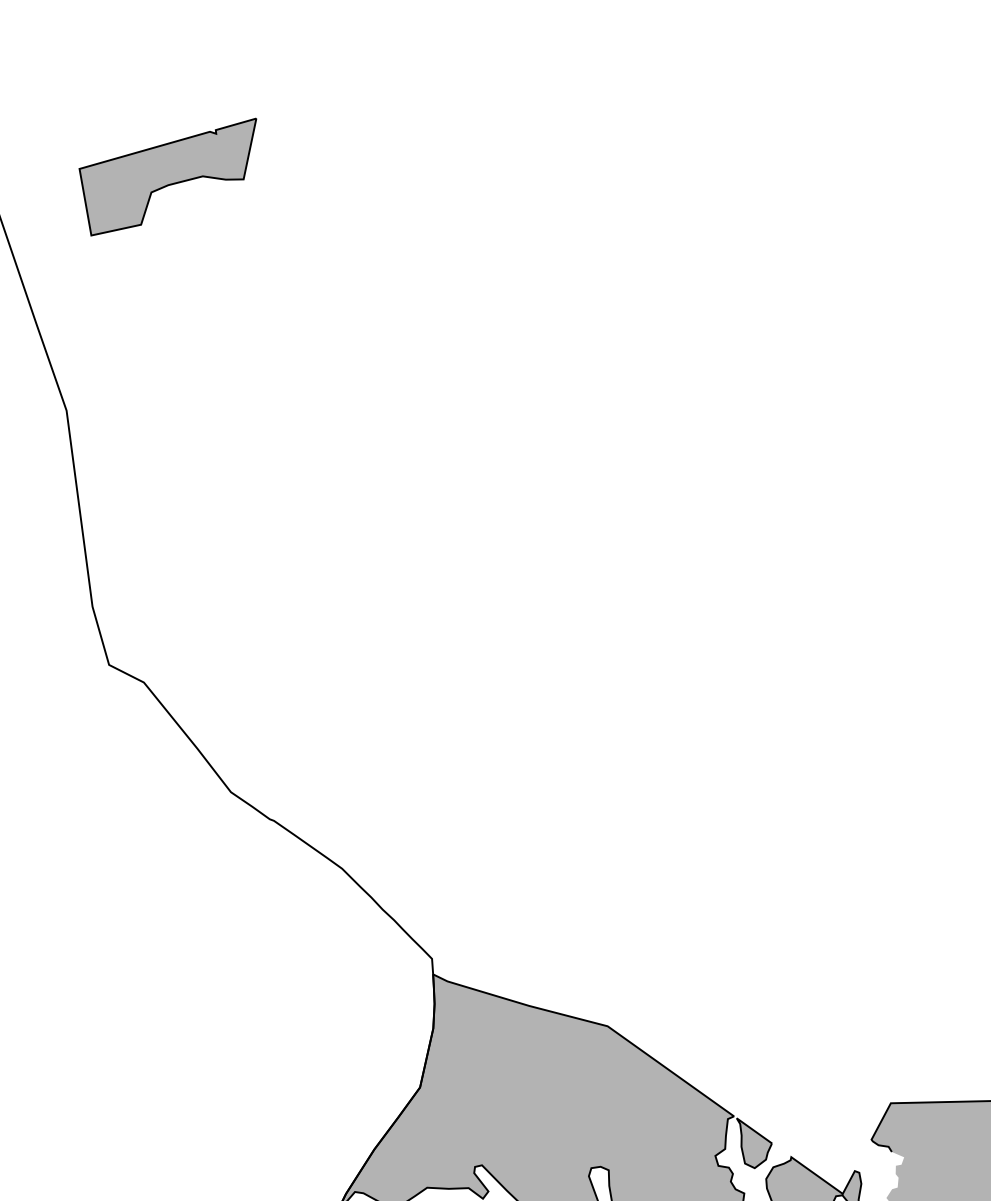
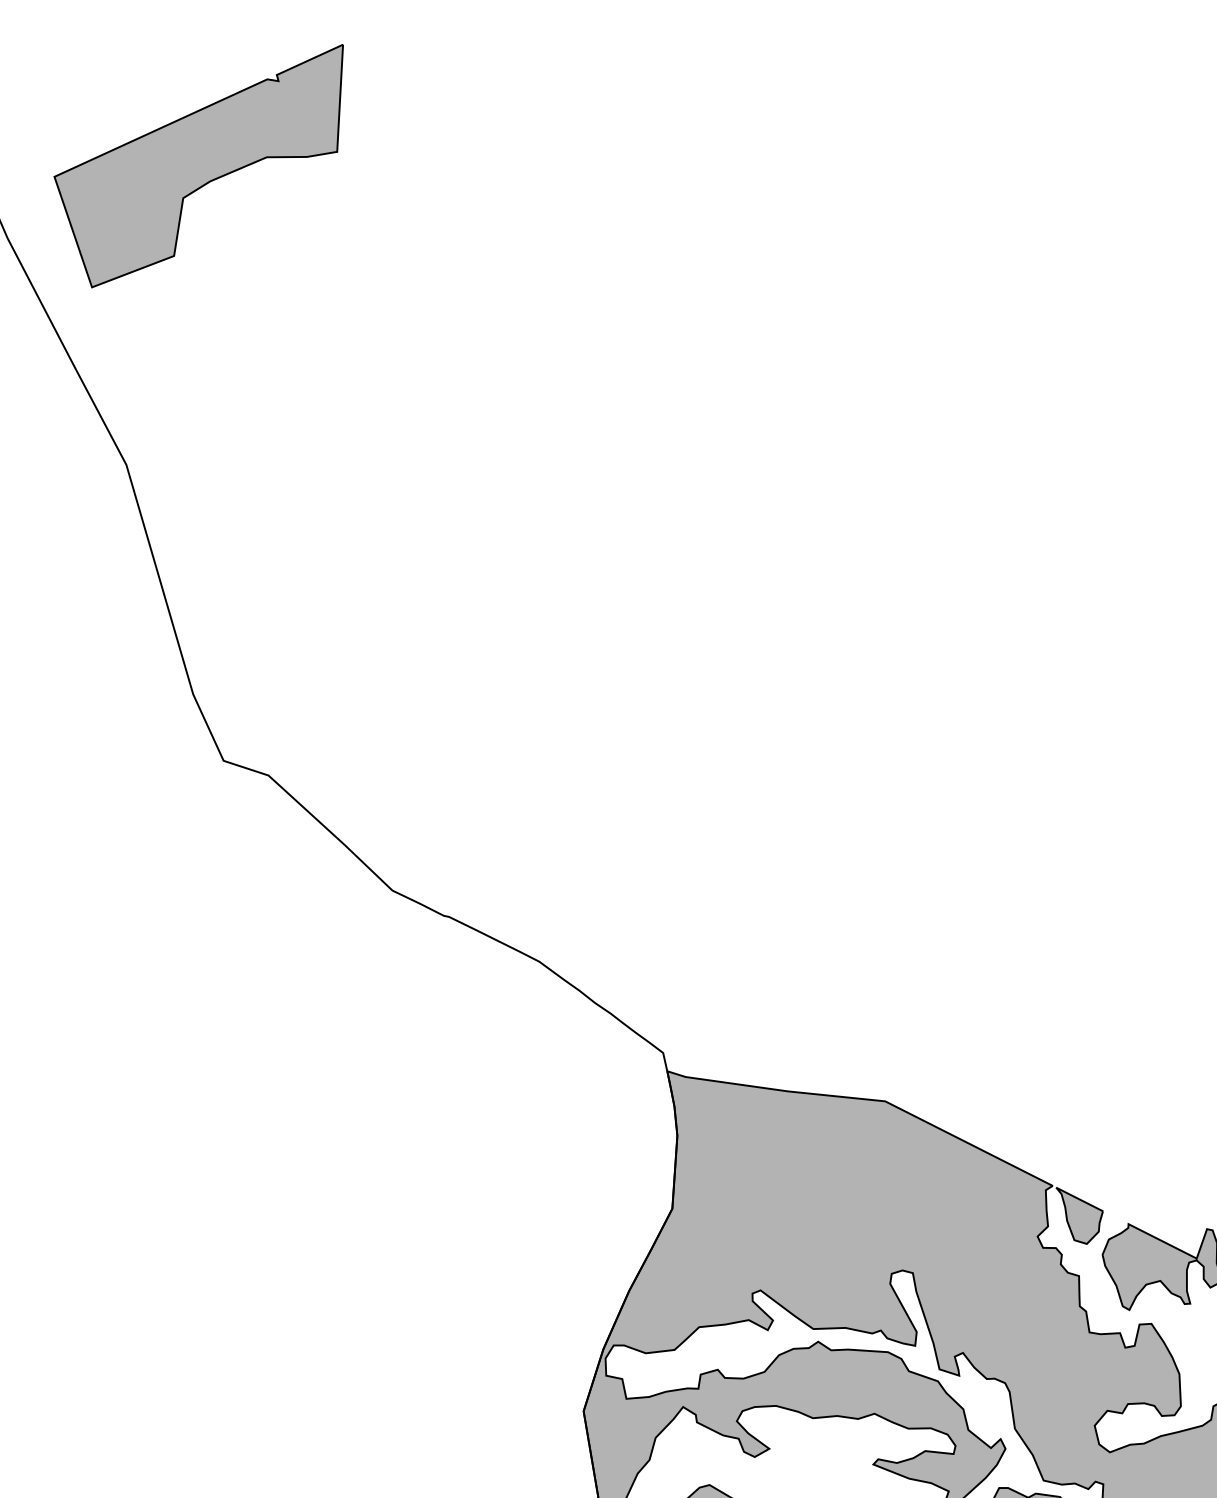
part: (162, 175) -> (198, 166), size x1.43

